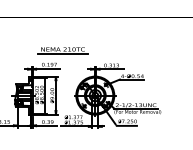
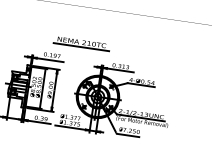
part: (62, 50) -> (81, 43), moved

